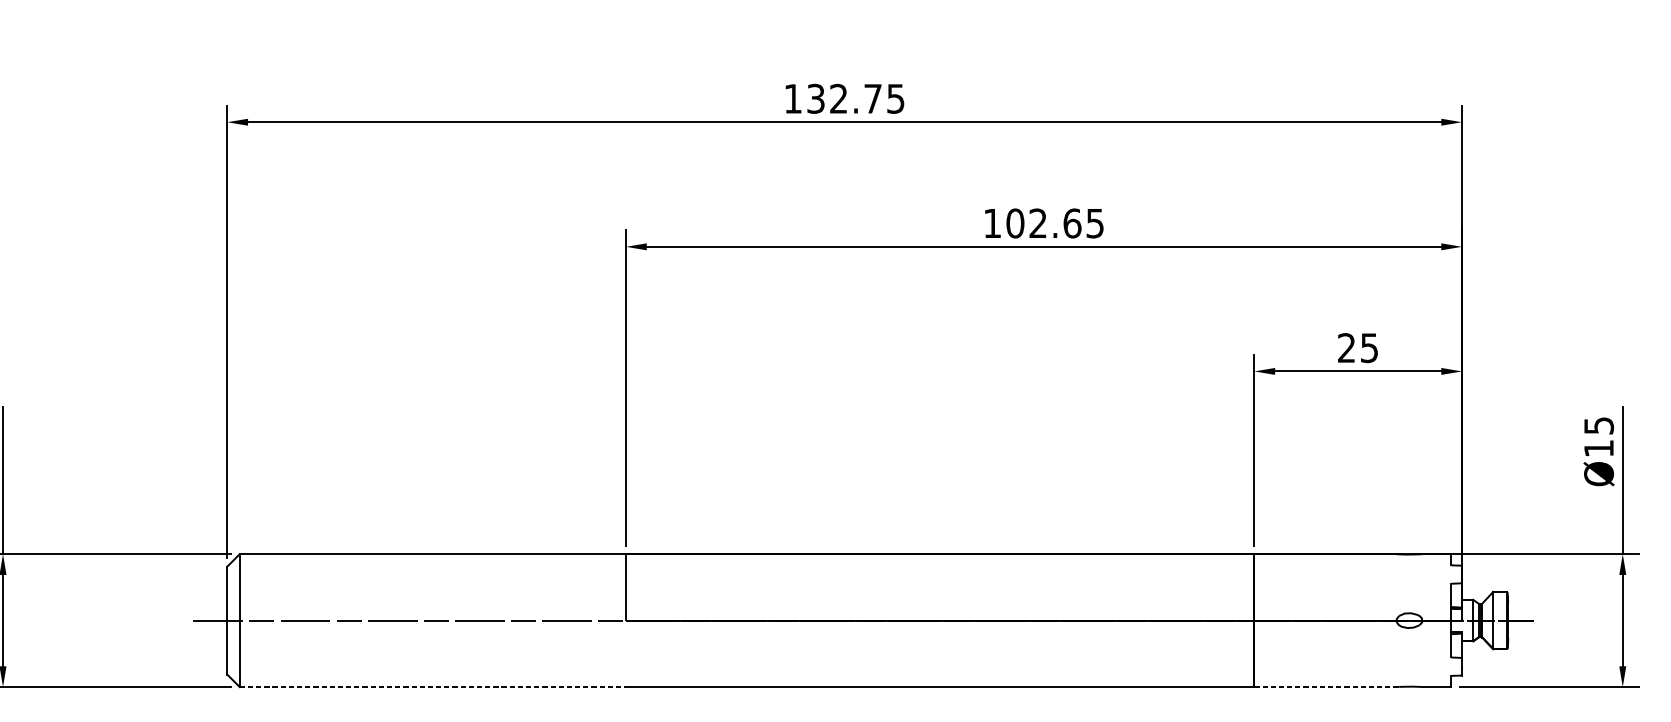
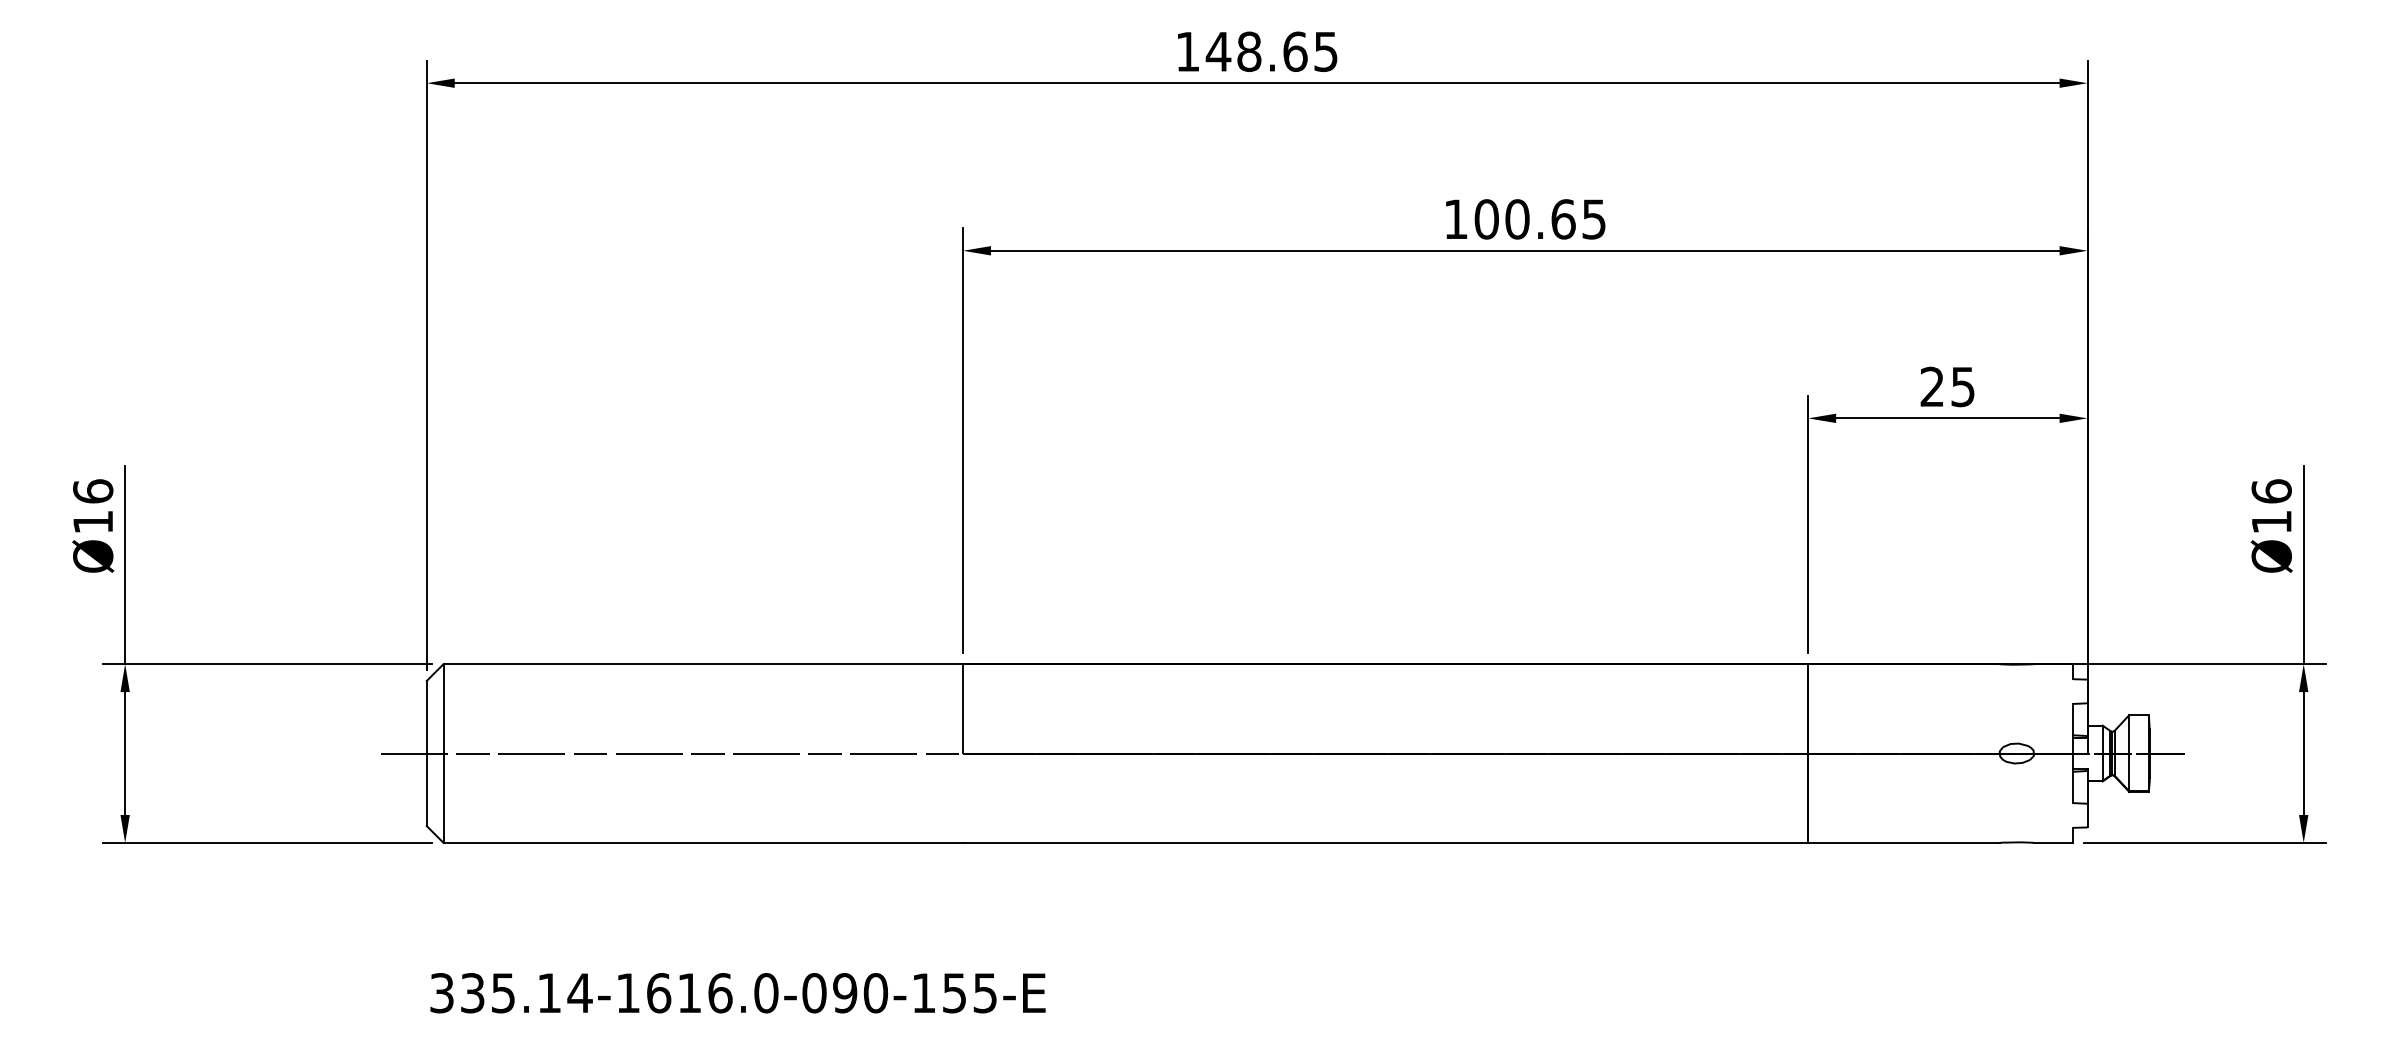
text: (844, 98) -> (1256, 51), 132.75 -> 148.65
text: (1038, 223) -> (1517, 219), 102.65 -> 100.65
text: (1598, 425) -> (2271, 491), Ø15 -> Ø16
line: (433, 686) -> (703, 842), dashed -> solid
line: (1325, 686) -> (1903, 842), dashed -> solid

